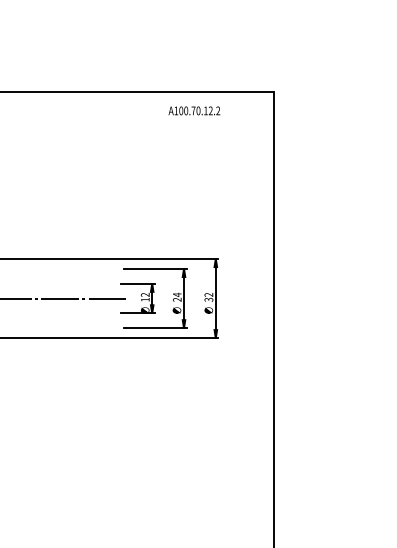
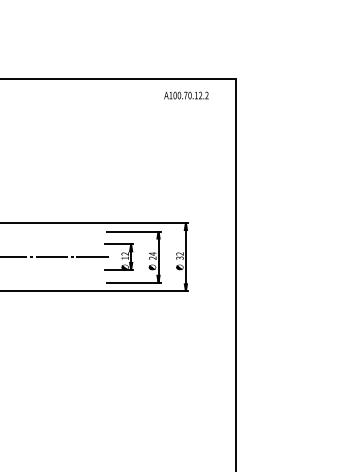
text: (194, 110) -> (186, 95), moved

